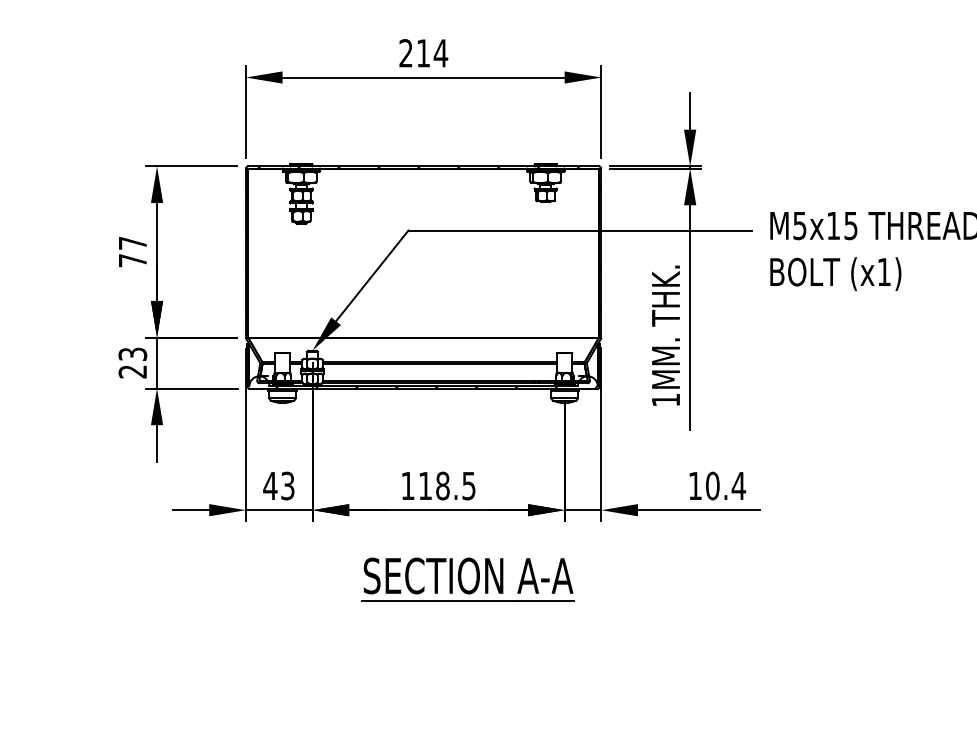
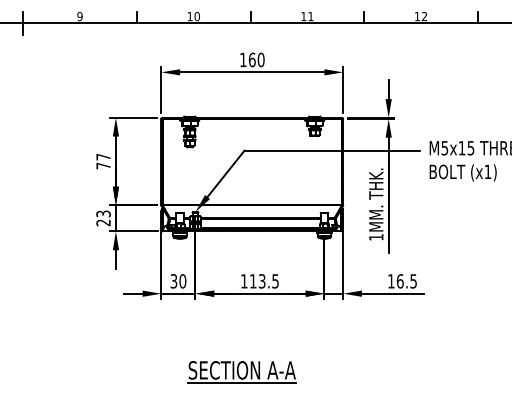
text: (423, 52) -> (252, 59), 214 -> 160
text: (279, 486) -> (178, 281), 43 -> 30
text: (441, 486) -> (261, 281), 118.5 -> 113.5
text: (726, 486) -> (407, 281), 10.4 -> 16.5
part: (466, 580) -> (241, 372), moved

